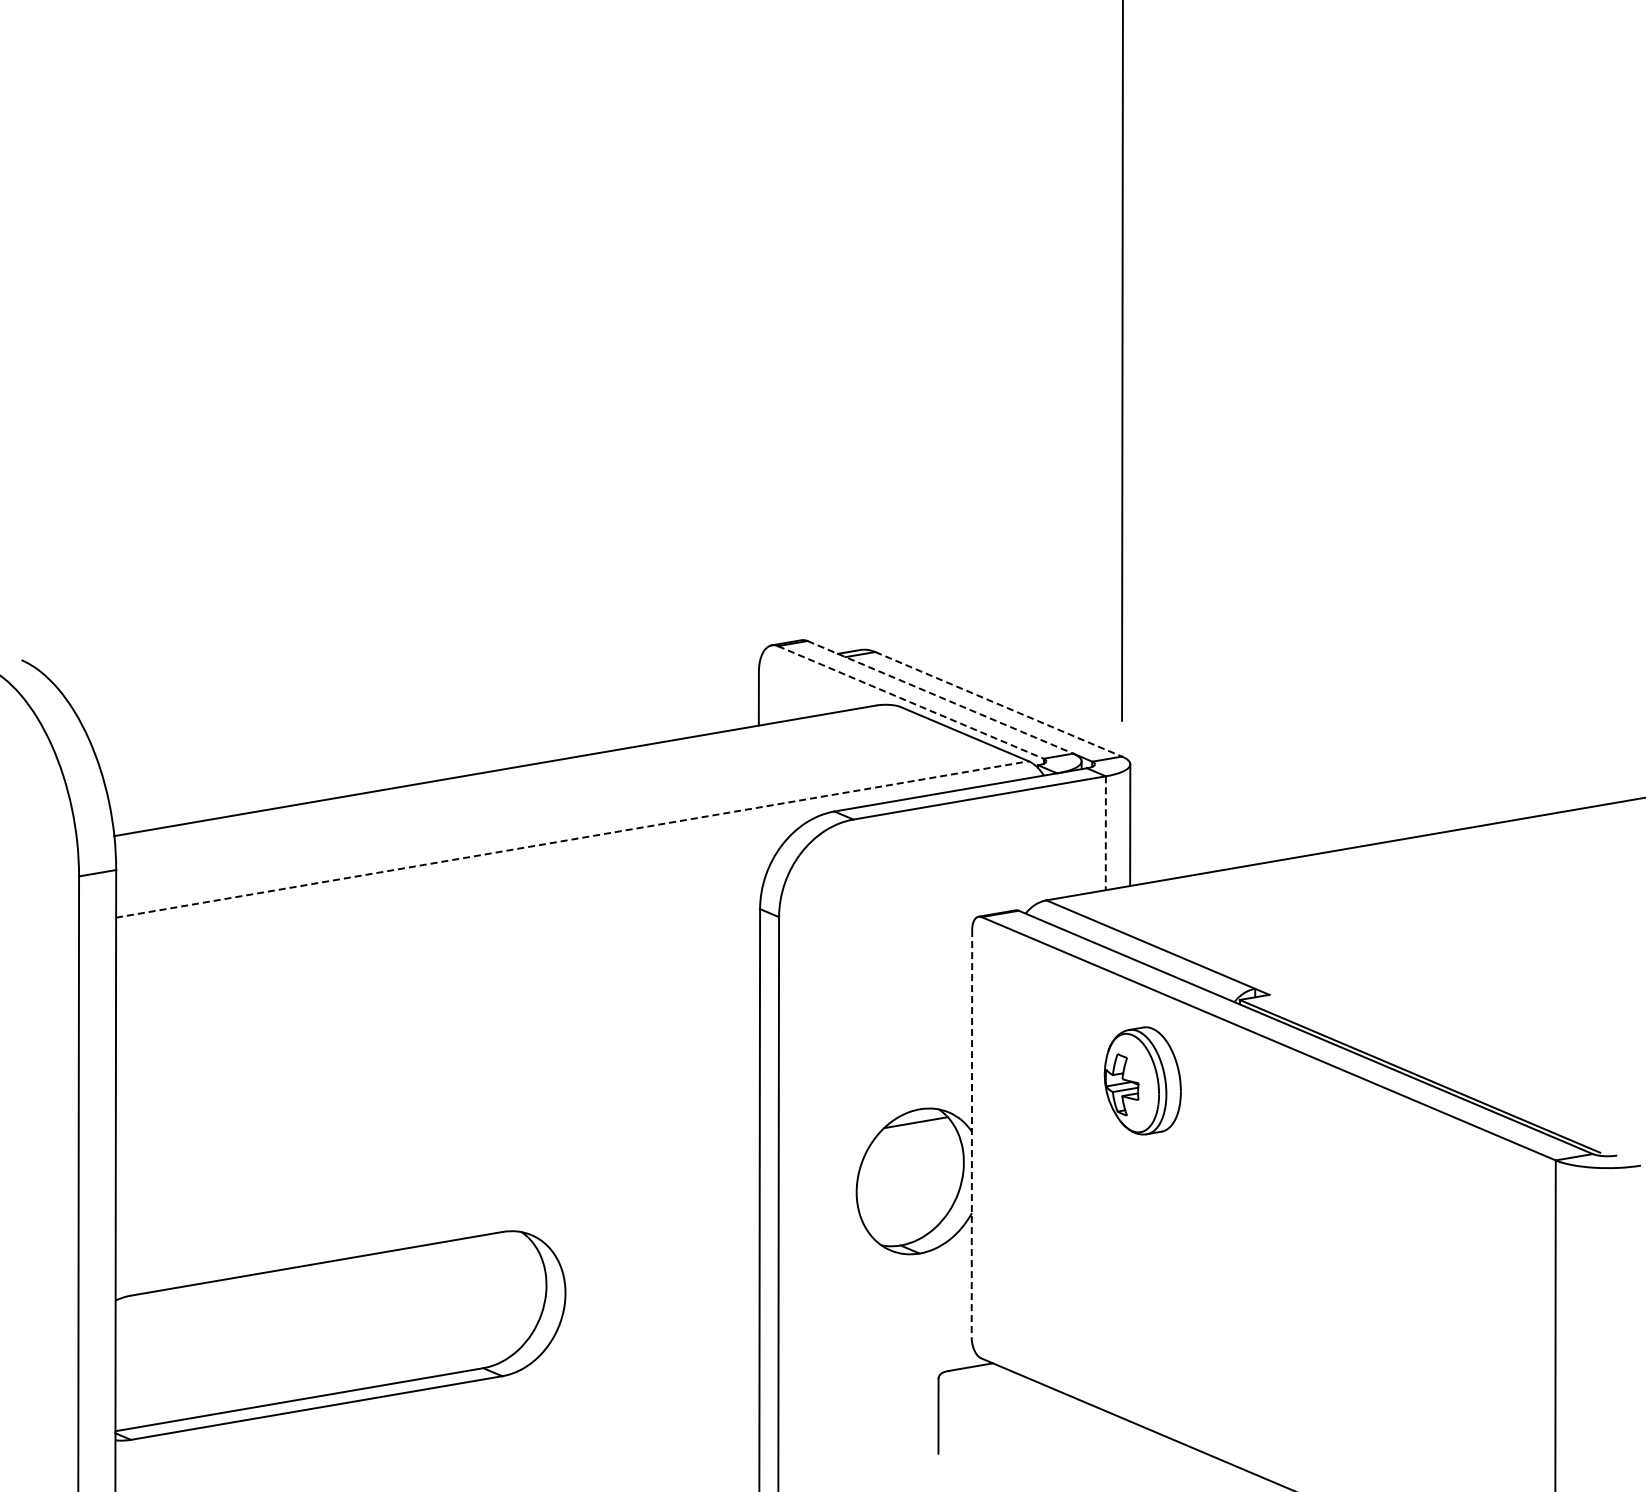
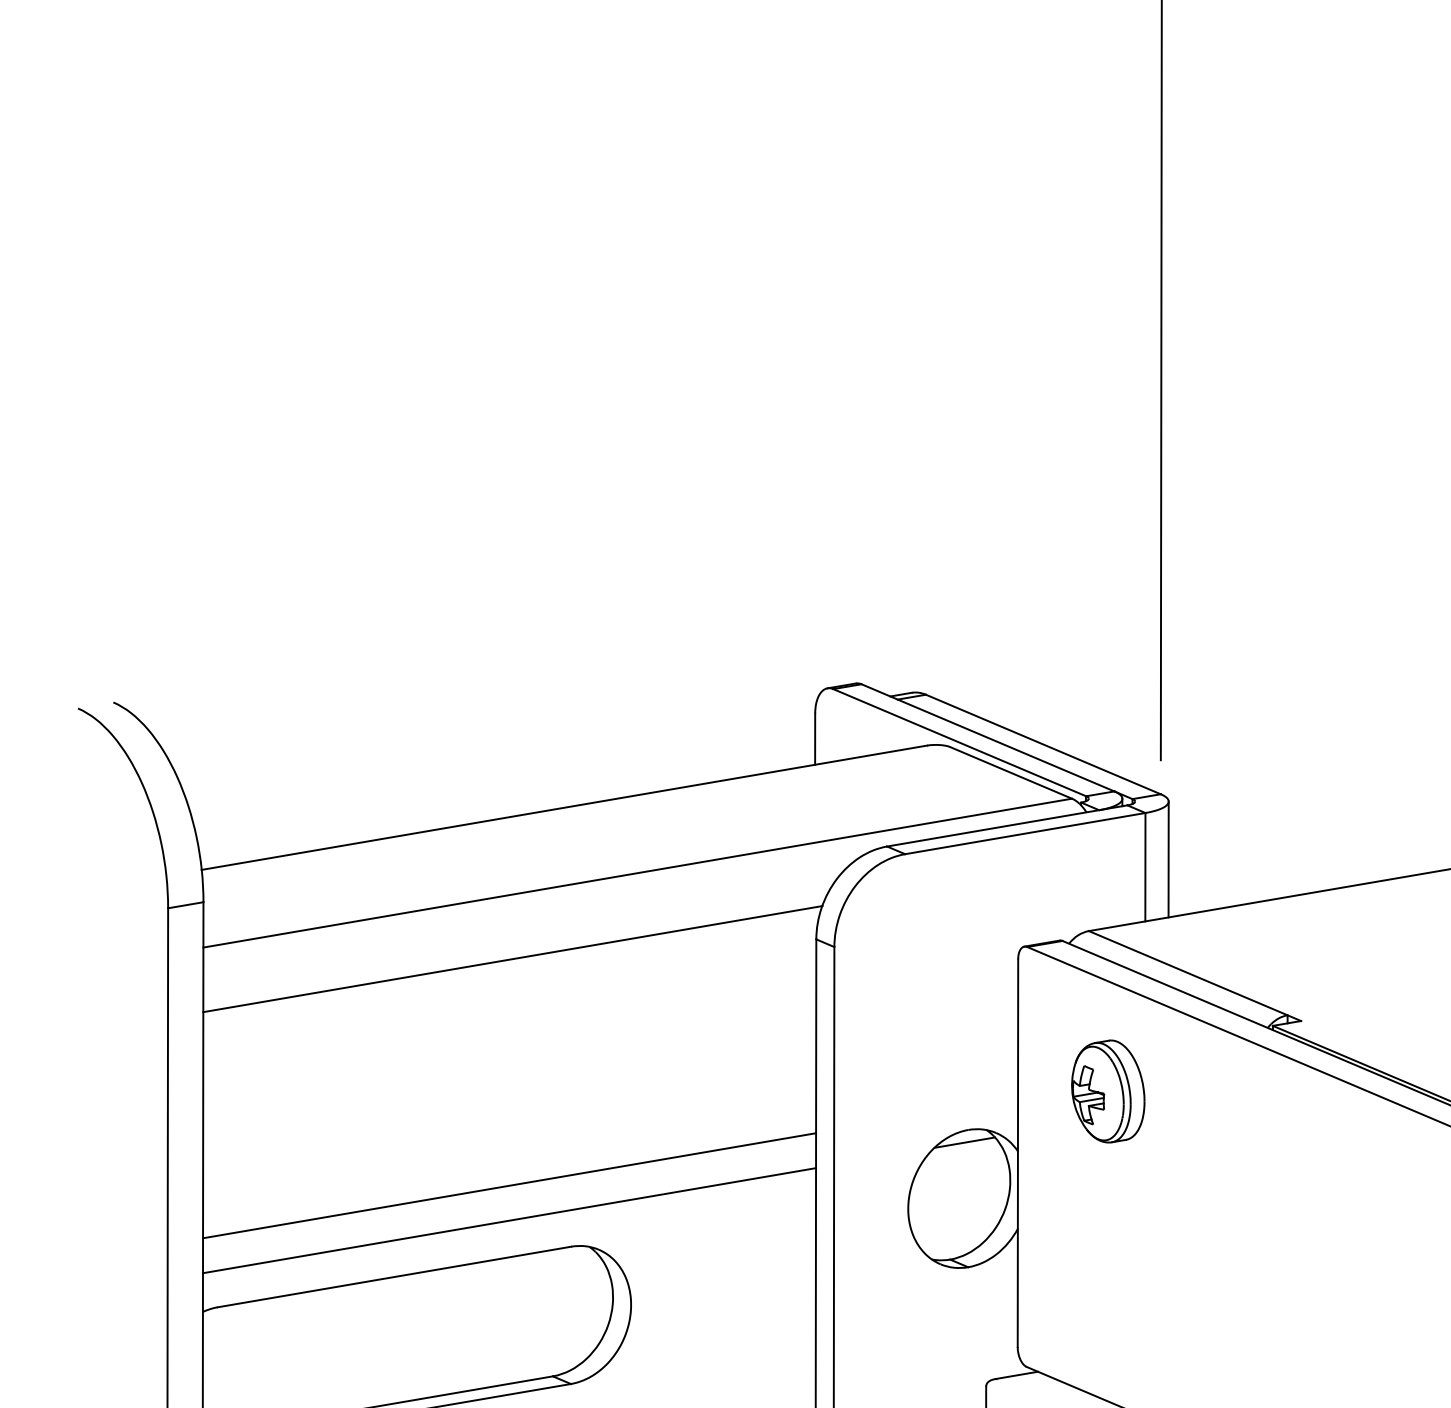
line: (940, 697) -> (988, 737), dashed -> solid
line: (911, 702) -> (960, 742), dashed -> solid
line: (998, 704) -> (1043, 744), dashed -> solid
line: (1105, 833) -> (1145, 867), dashed -> solid
line: (572, 839) -> (637, 873), dashed -> solid
line: (441, 929) -> (513, 958), added
part: (1142, 1080) -> (1107, 1091), moved
line: (971, 1133) -> (1017, 1152), dashed -> solid
line: (437, 1167) -> (509, 1185), added
line: (437, 1204) -> (509, 1220), added

